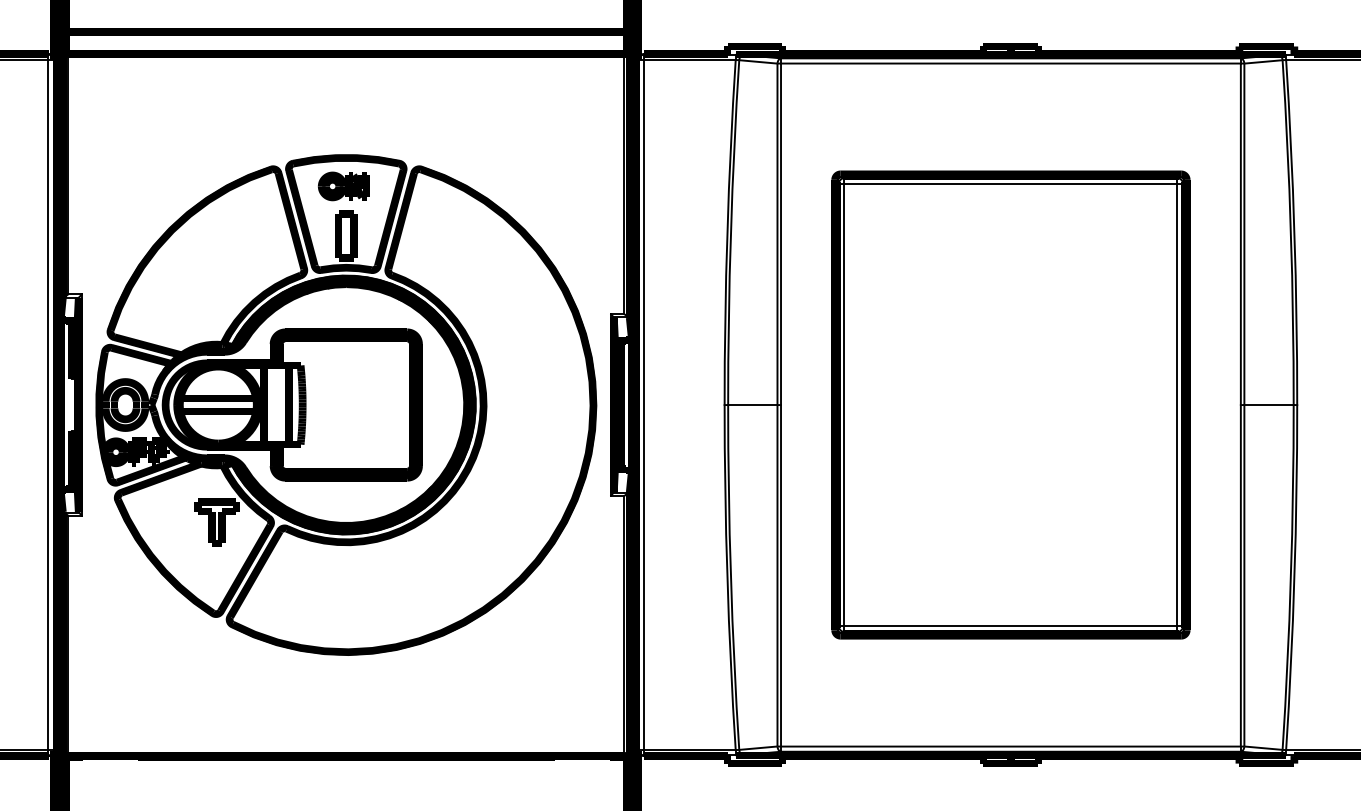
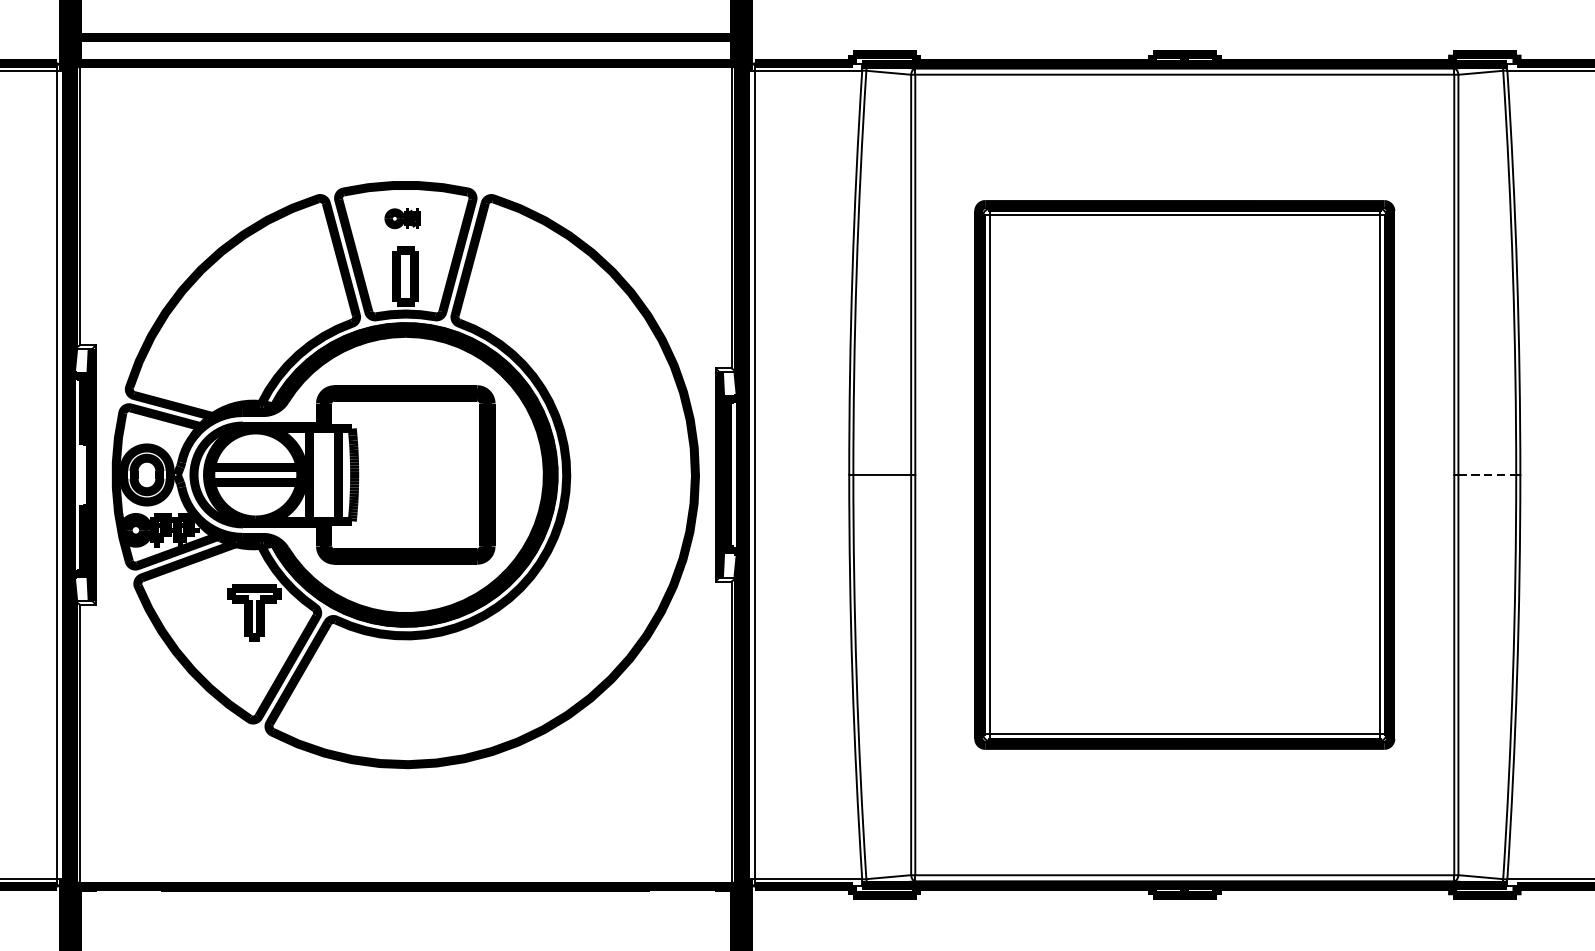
part: (343, 186) -> (402, 218), size x0.6
line: (1269, 405) -> (1487, 475), solid -> dashed

